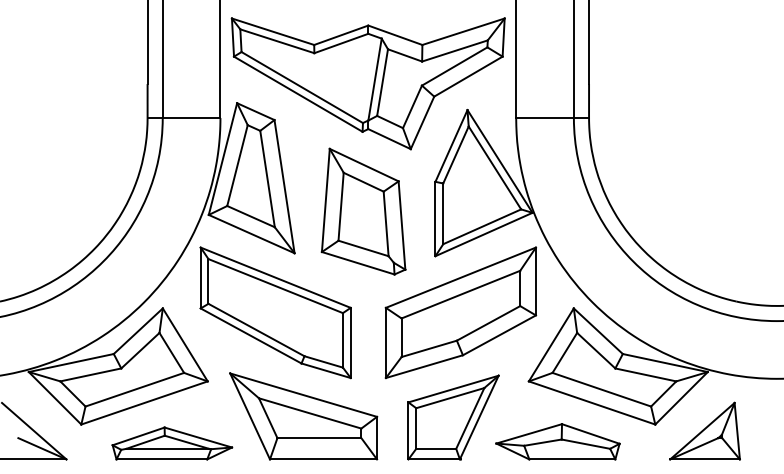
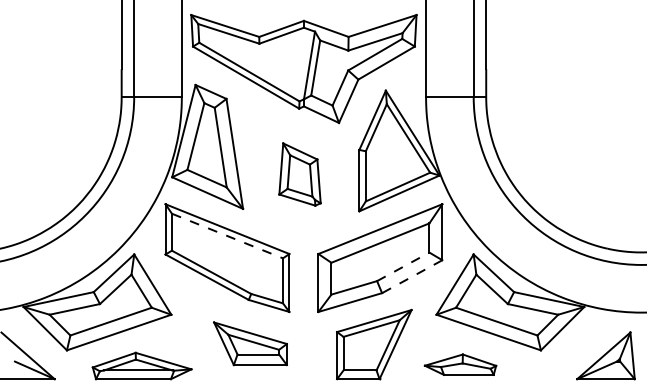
part: (362, 211) -> (299, 174), size x0.6
line: (275, 286) -> (227, 236), solid -> dashed
line: (488, 322) -> (403, 266), solid -> dashed
line: (498, 335) -> (411, 276), solid -> dashed
part: (303, 416) -> (250, 343), size x0.6
part: (704, 430) -> (605, 355), moved
part: (557, 441) -> (460, 364), size x0.7

